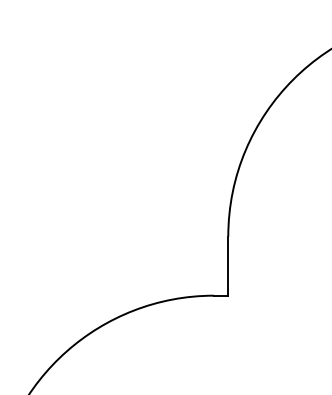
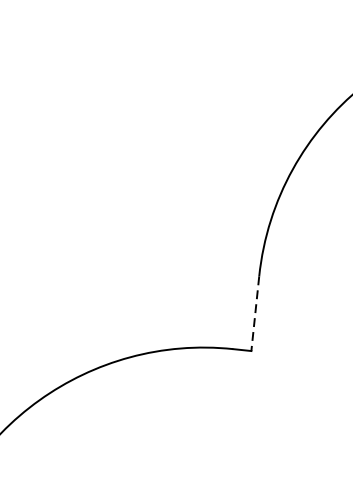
line: (228, 266) -> (255, 314), solid -> dashed

